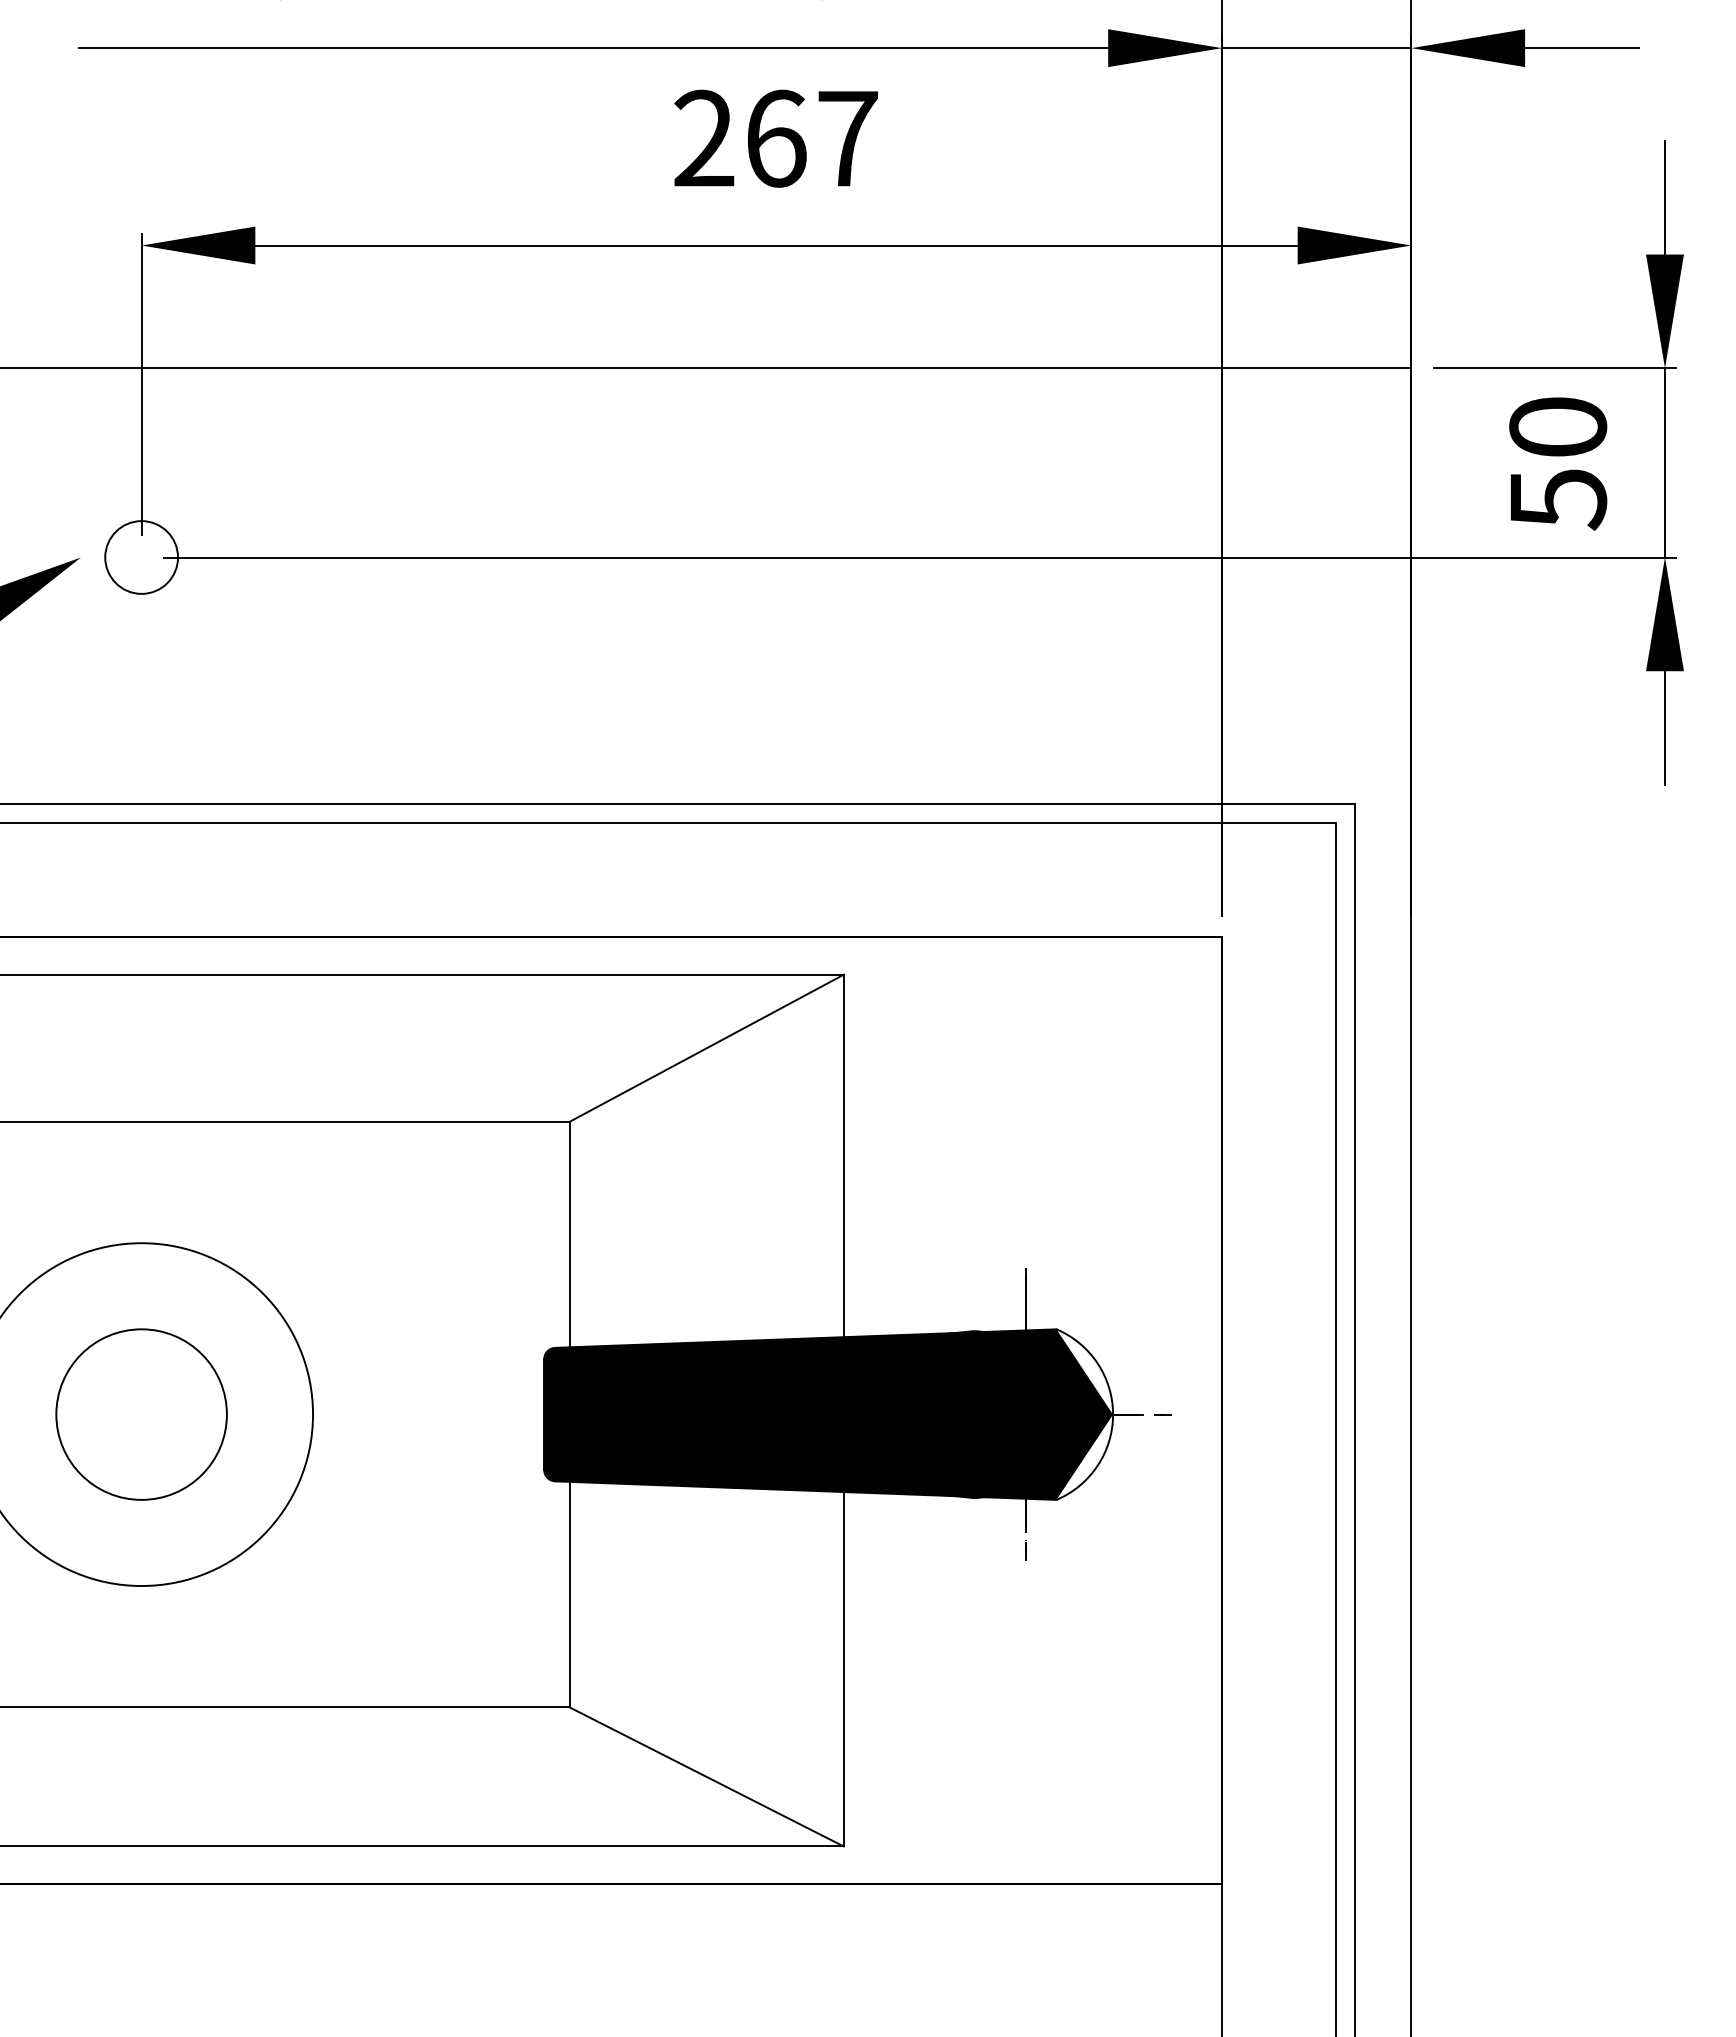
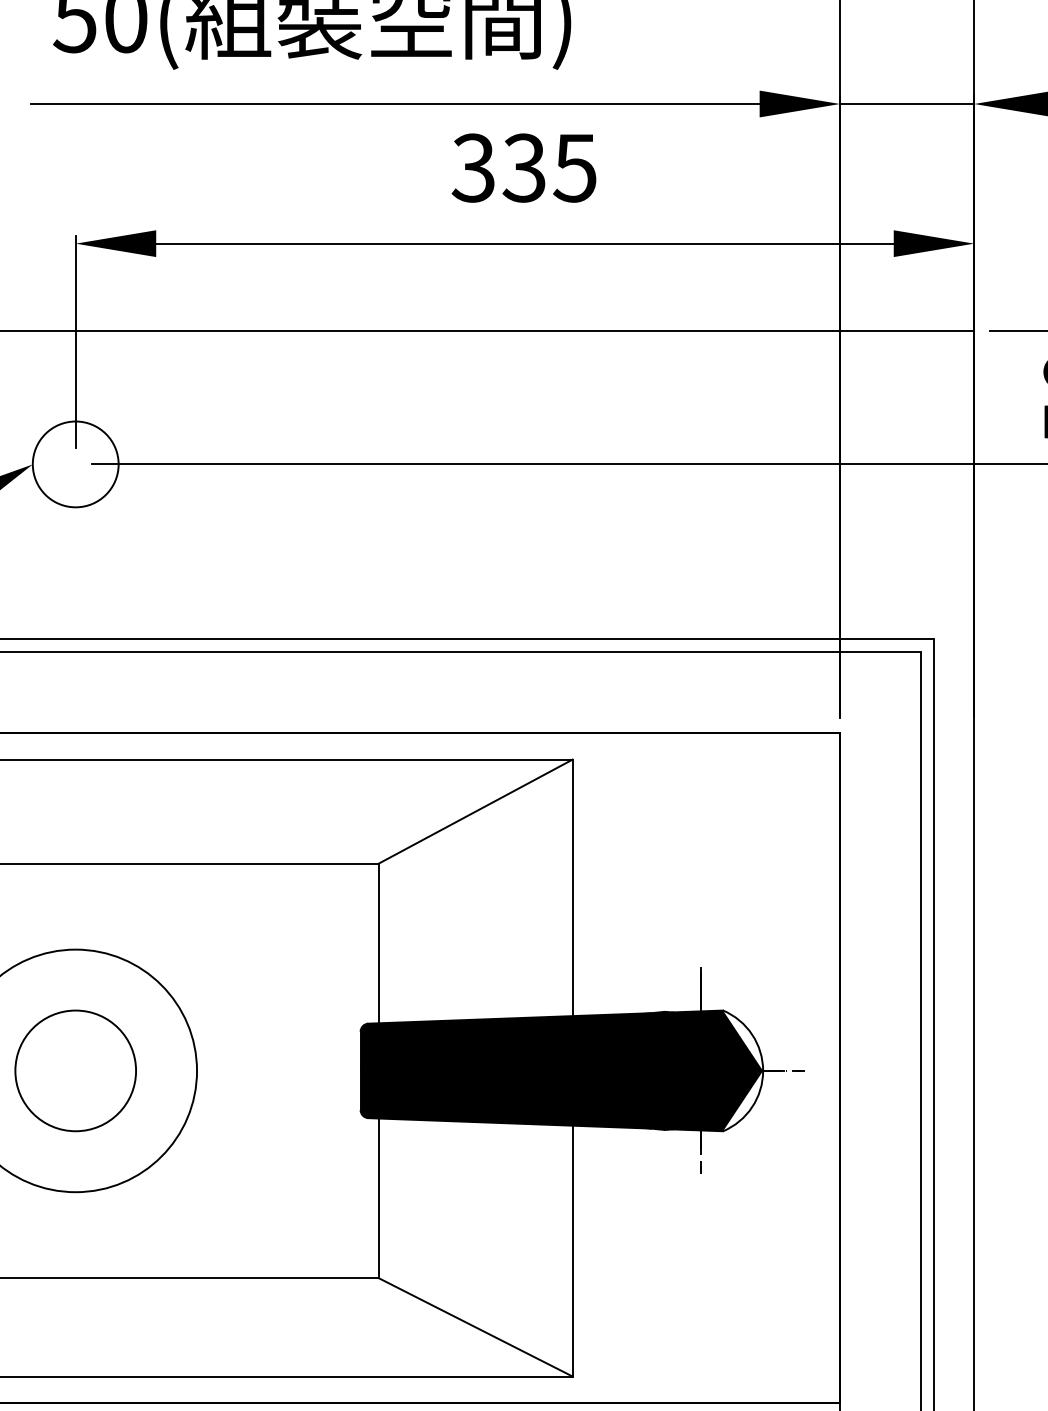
text: (774, 138) -> (523, 167), 267 -> 335
circle: (141, 557) -> (75, 464), size x1.67

